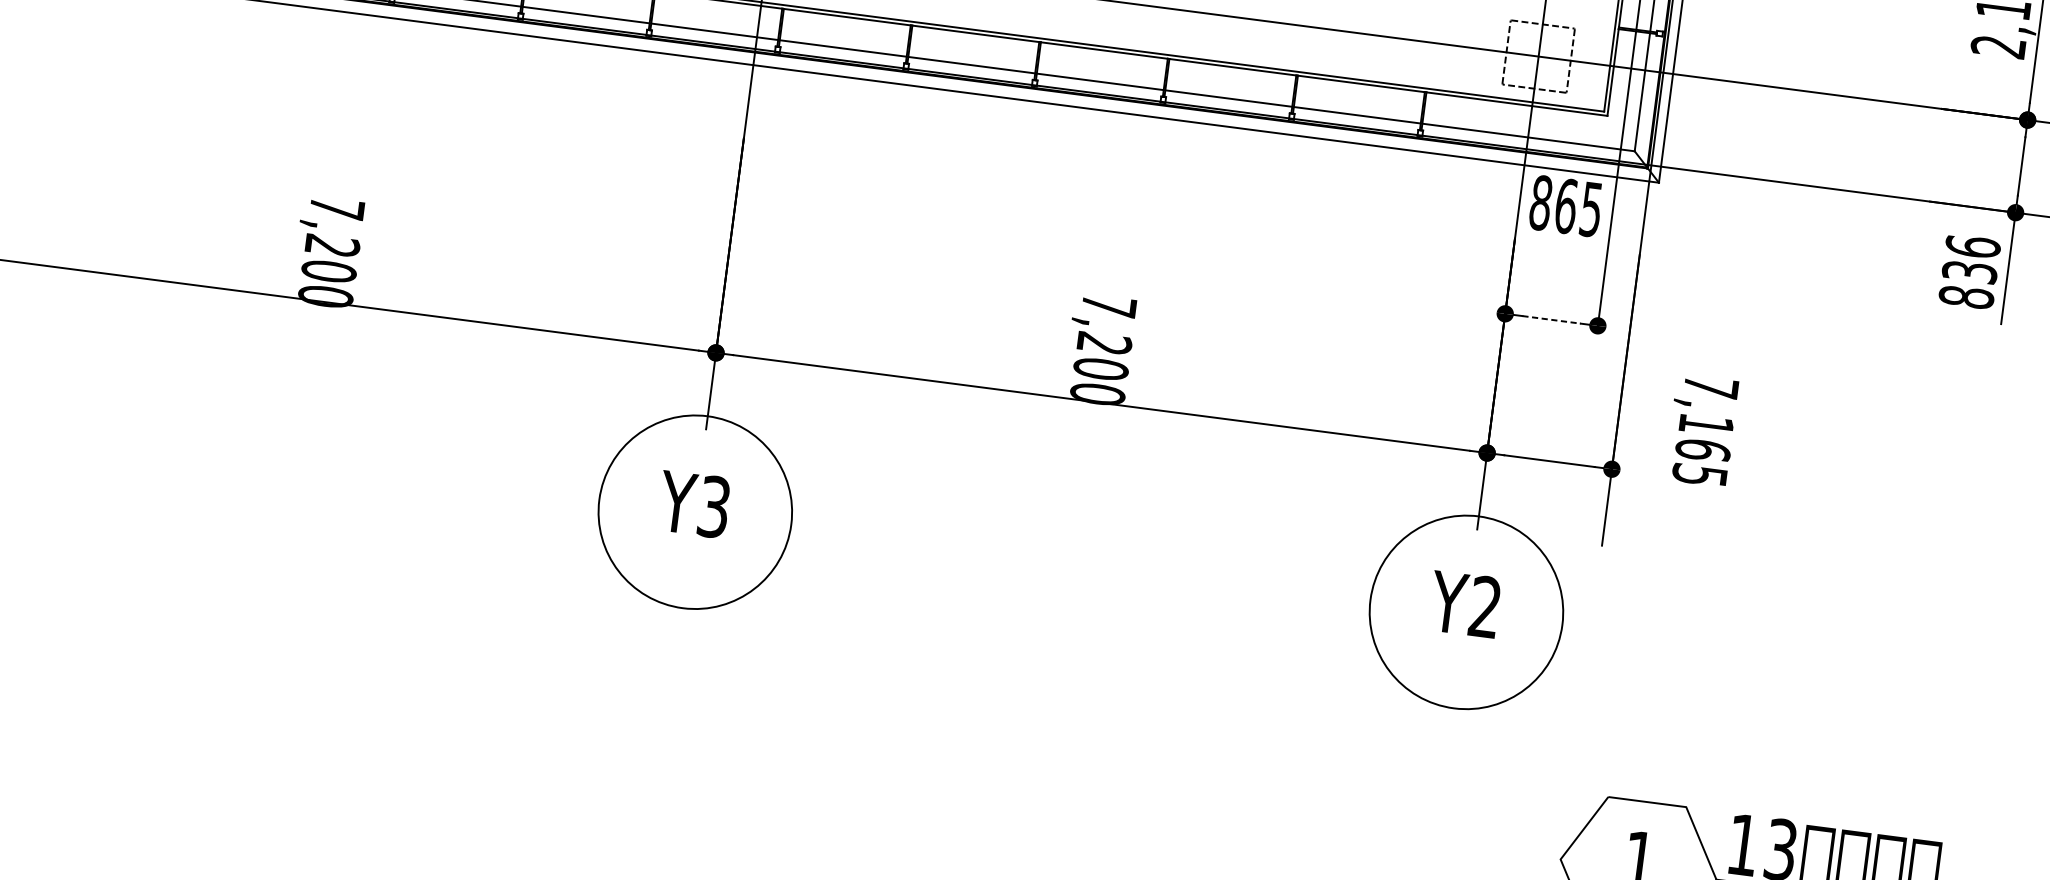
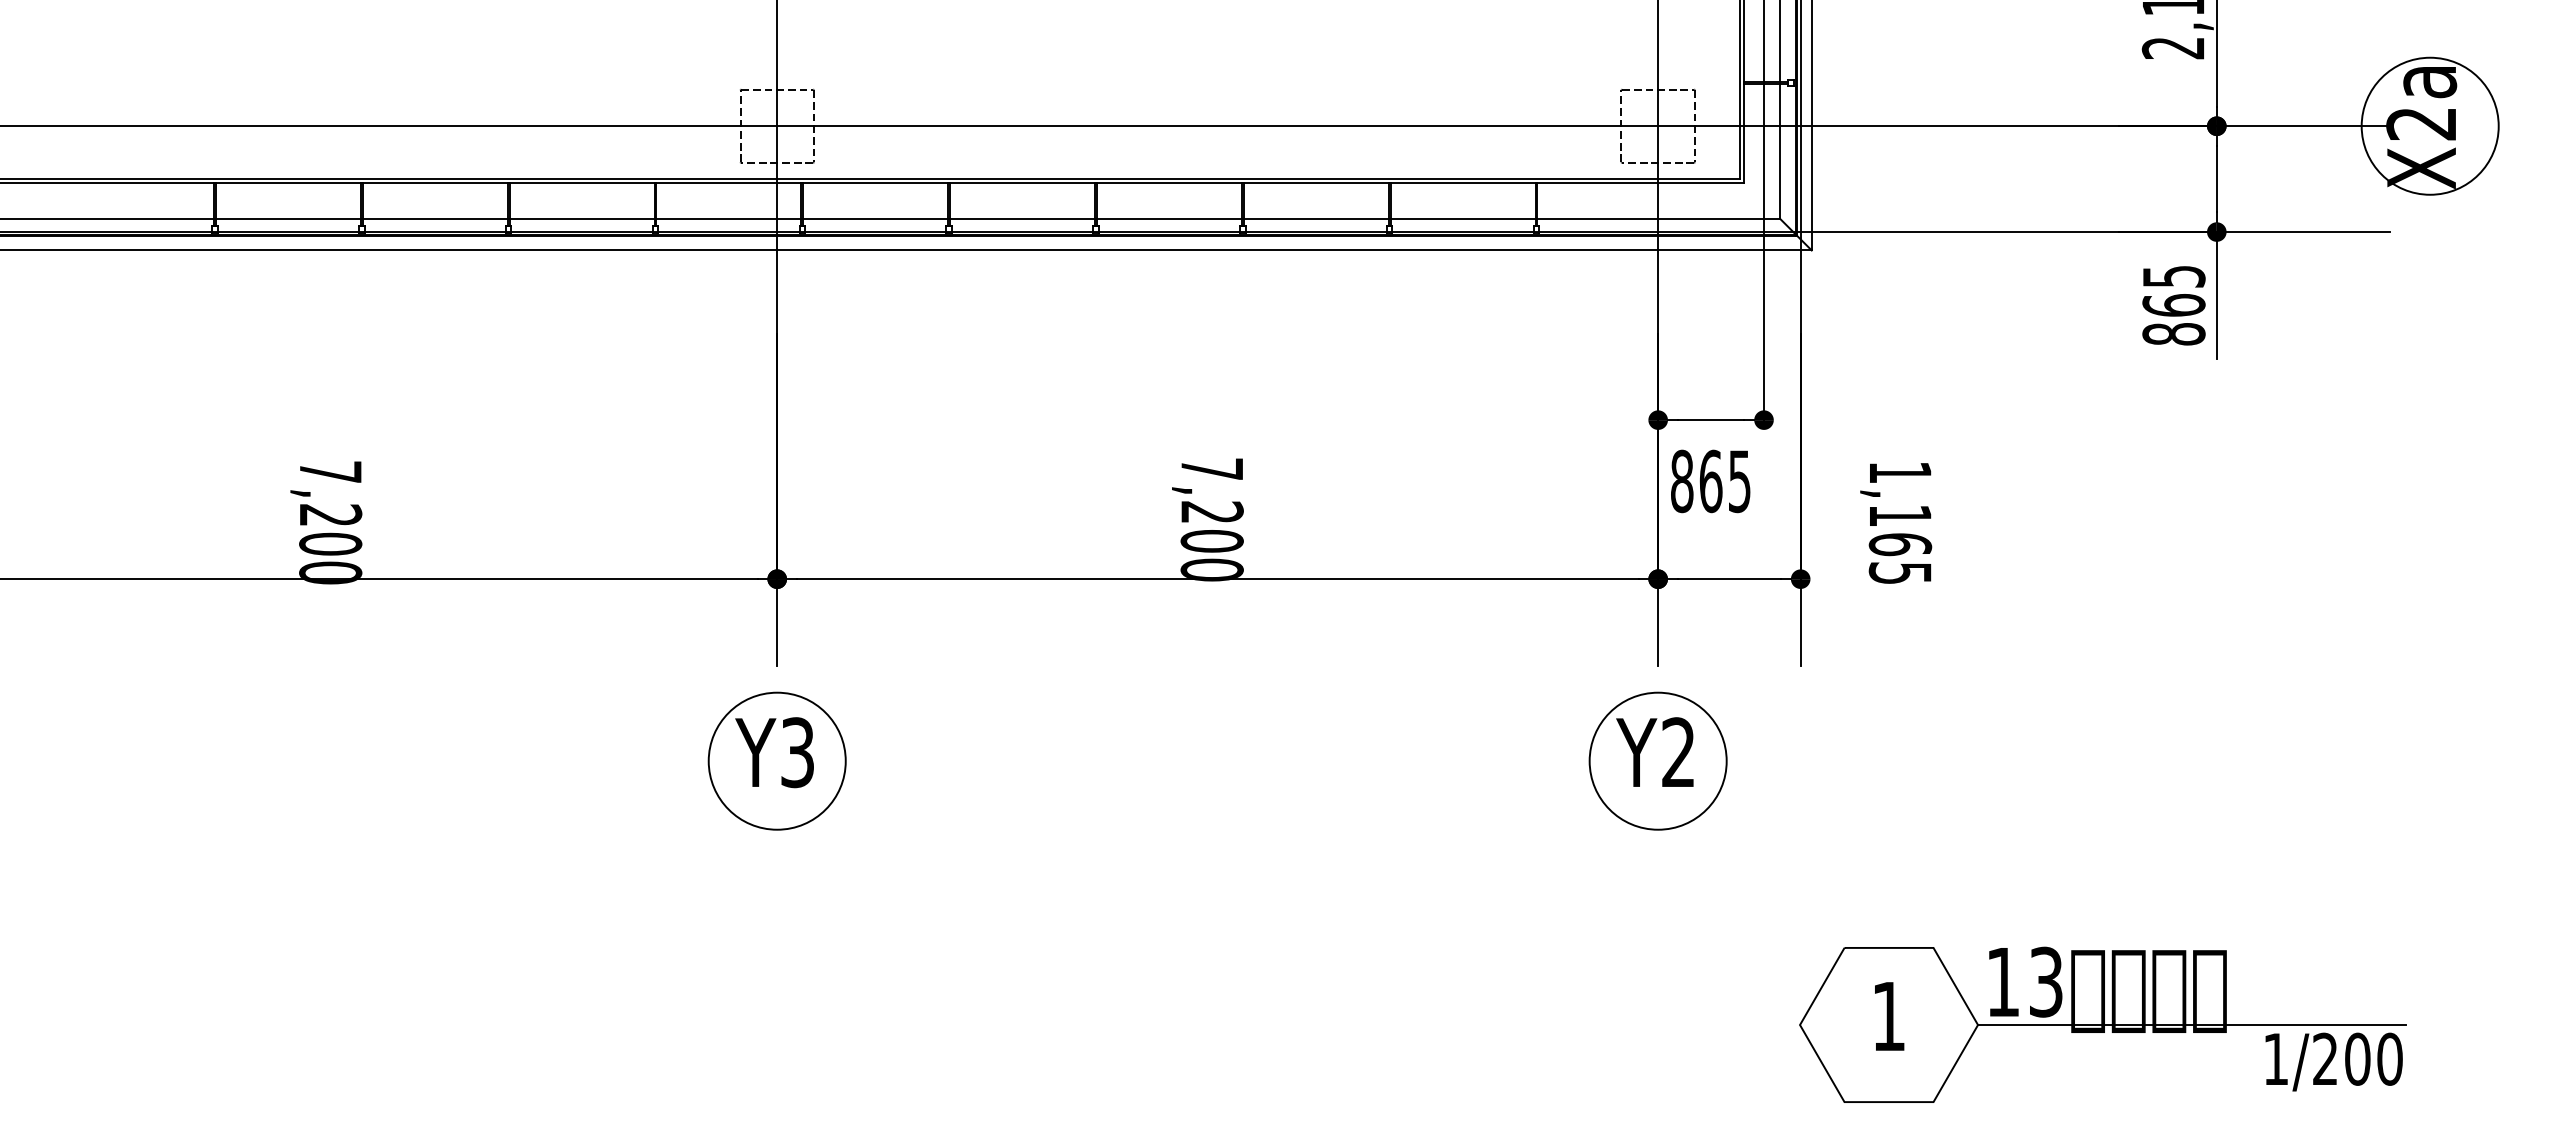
text: (1565, 206) -> (1710, 481), moved
text: (1971, 258) -> (2173, 290), 836 -> 865
line: (1551, 320) -> (1711, 420), dashed -> solid
text: (1711, 387) -> (1900, 472), 7,165 -> 1,165
circle: (694, 511) -> (776, 760), size x0.62
circle: (1465, 611) -> (1657, 760), size x0.62

